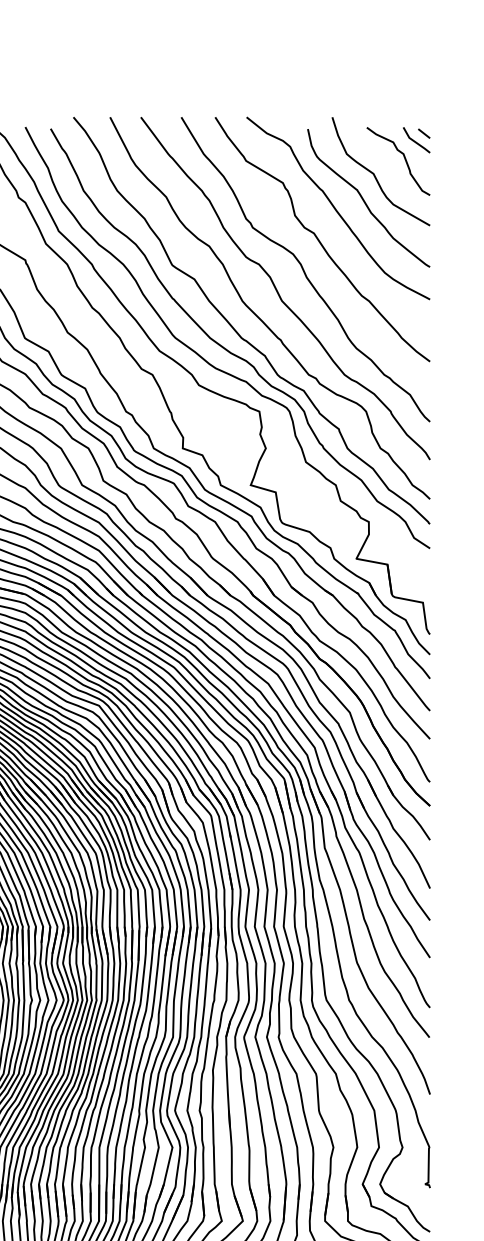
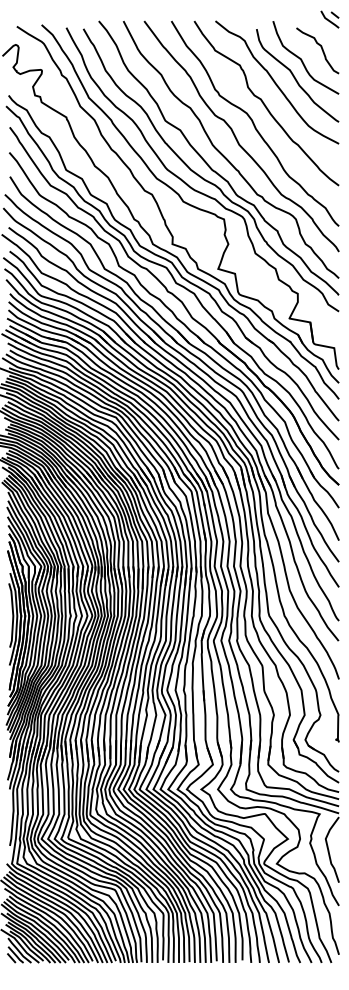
part: (415, 140) -> (329, 19), moved

